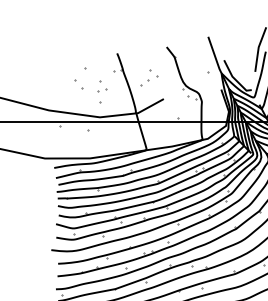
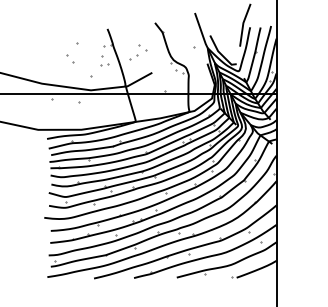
part: (102, 86) -> (104, 60), moved

